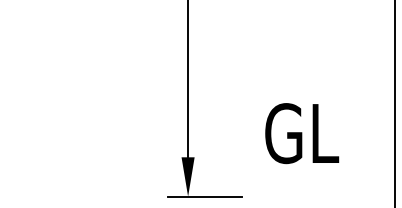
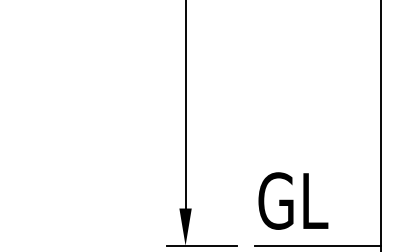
text: (302, 132) -> (293, 200), moved
line: (328, 196) -> (318, 245), added

